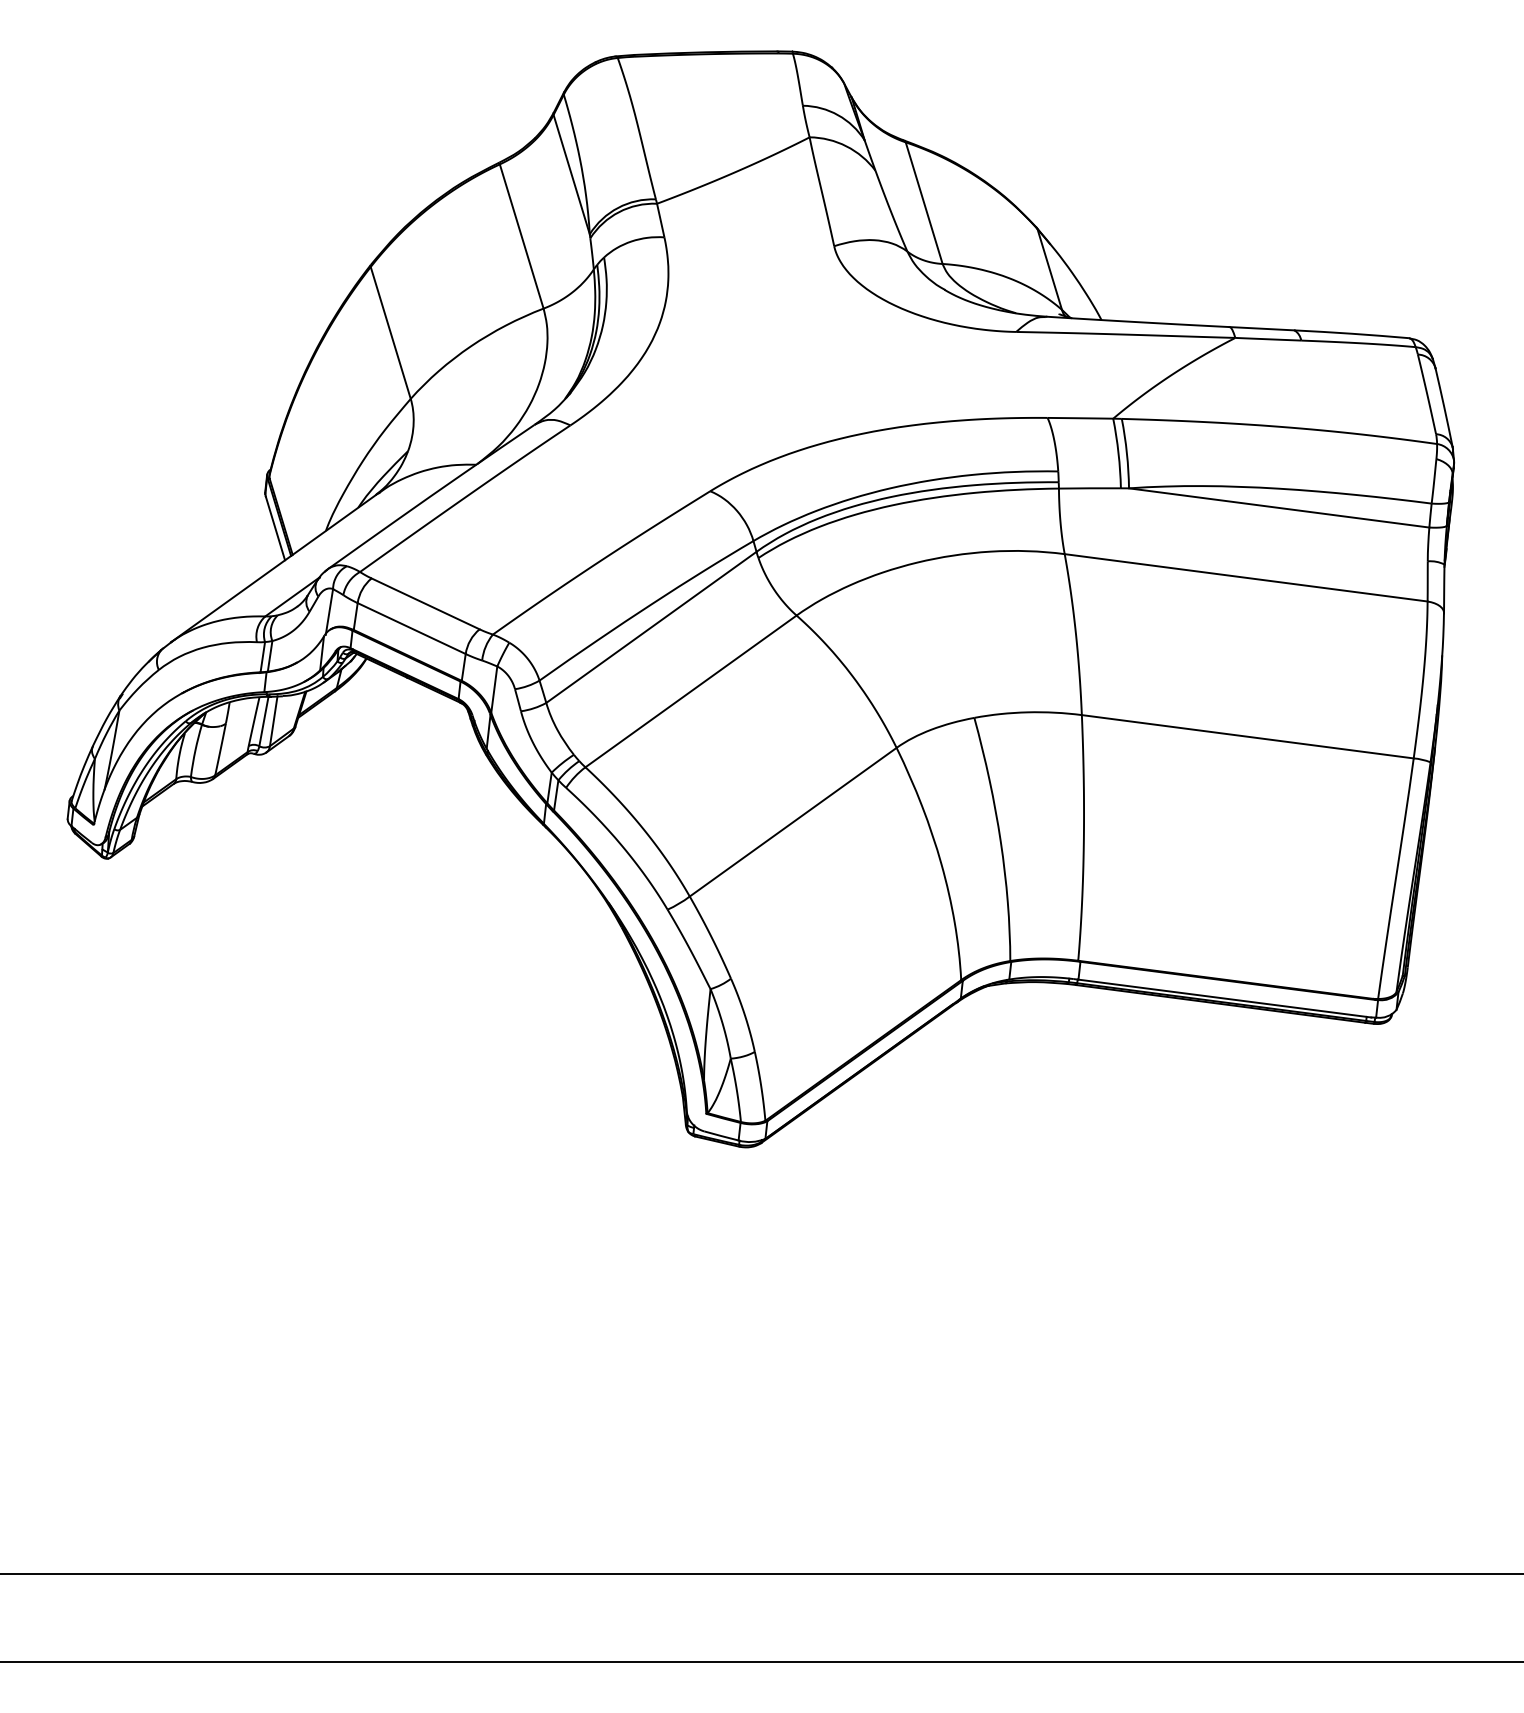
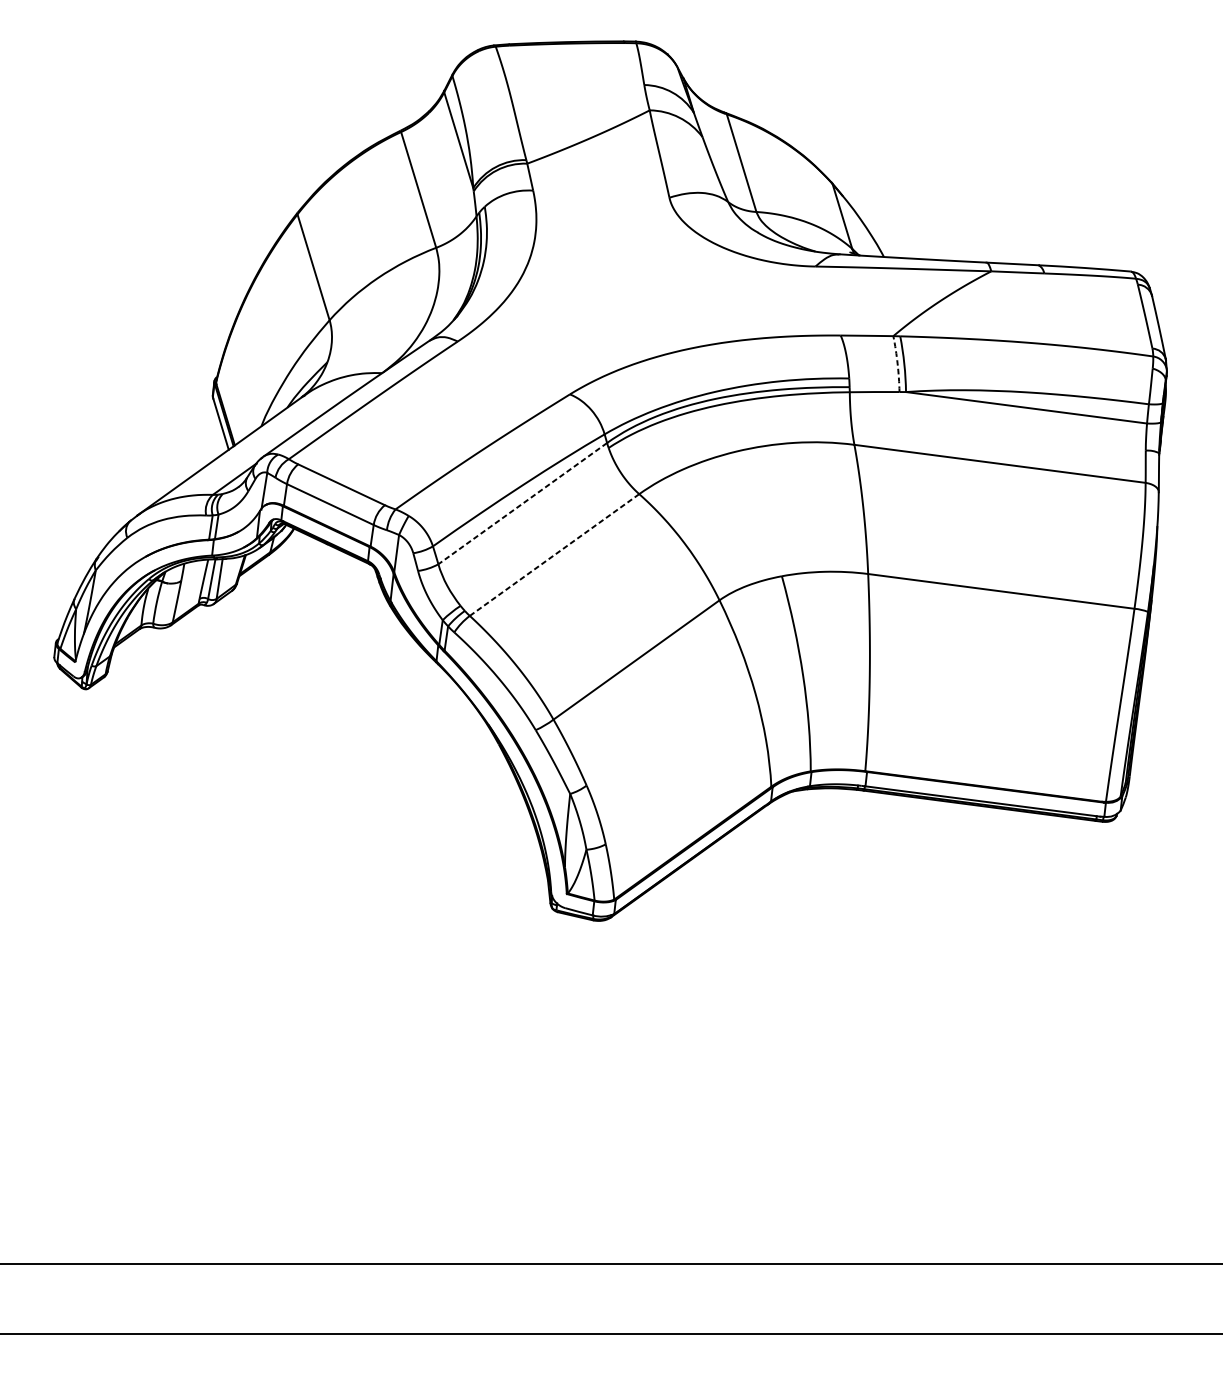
arc: (1118, 453) -> (897, 364), solid -> dashed
line: (651, 627) -> (522, 503), solid -> dashed
line: (690, 691) -> (554, 555), solid -> dashed

